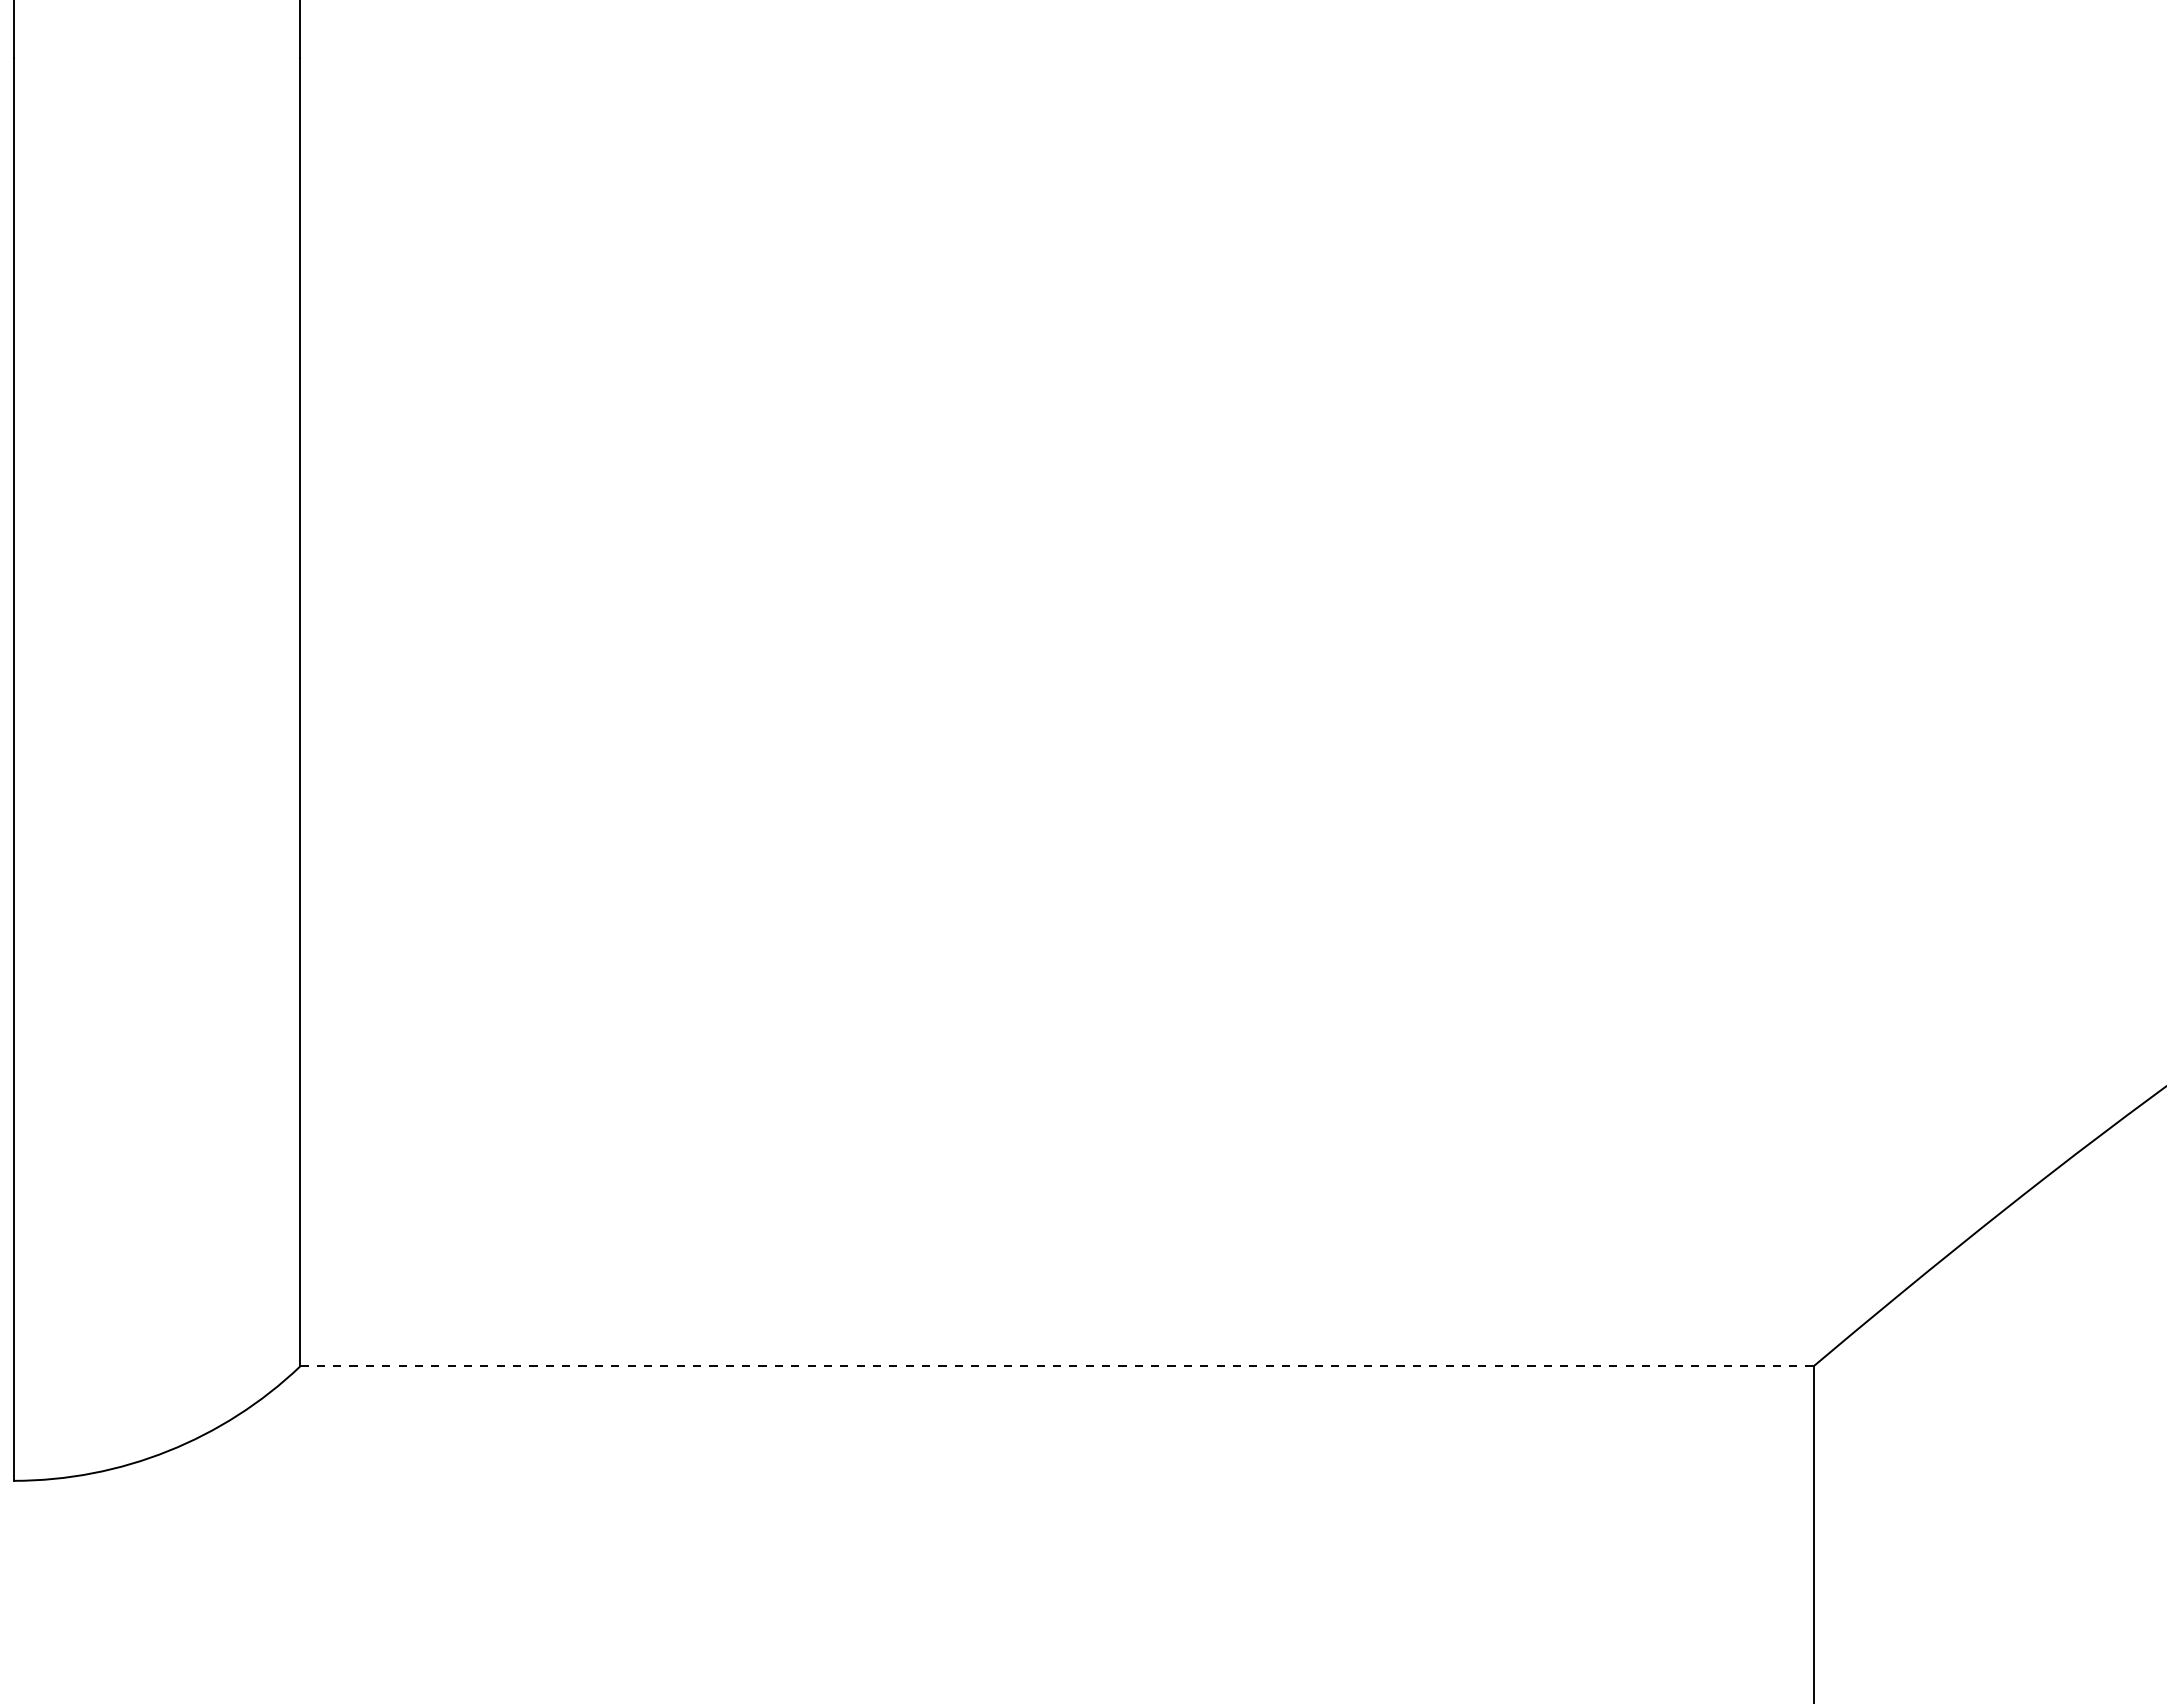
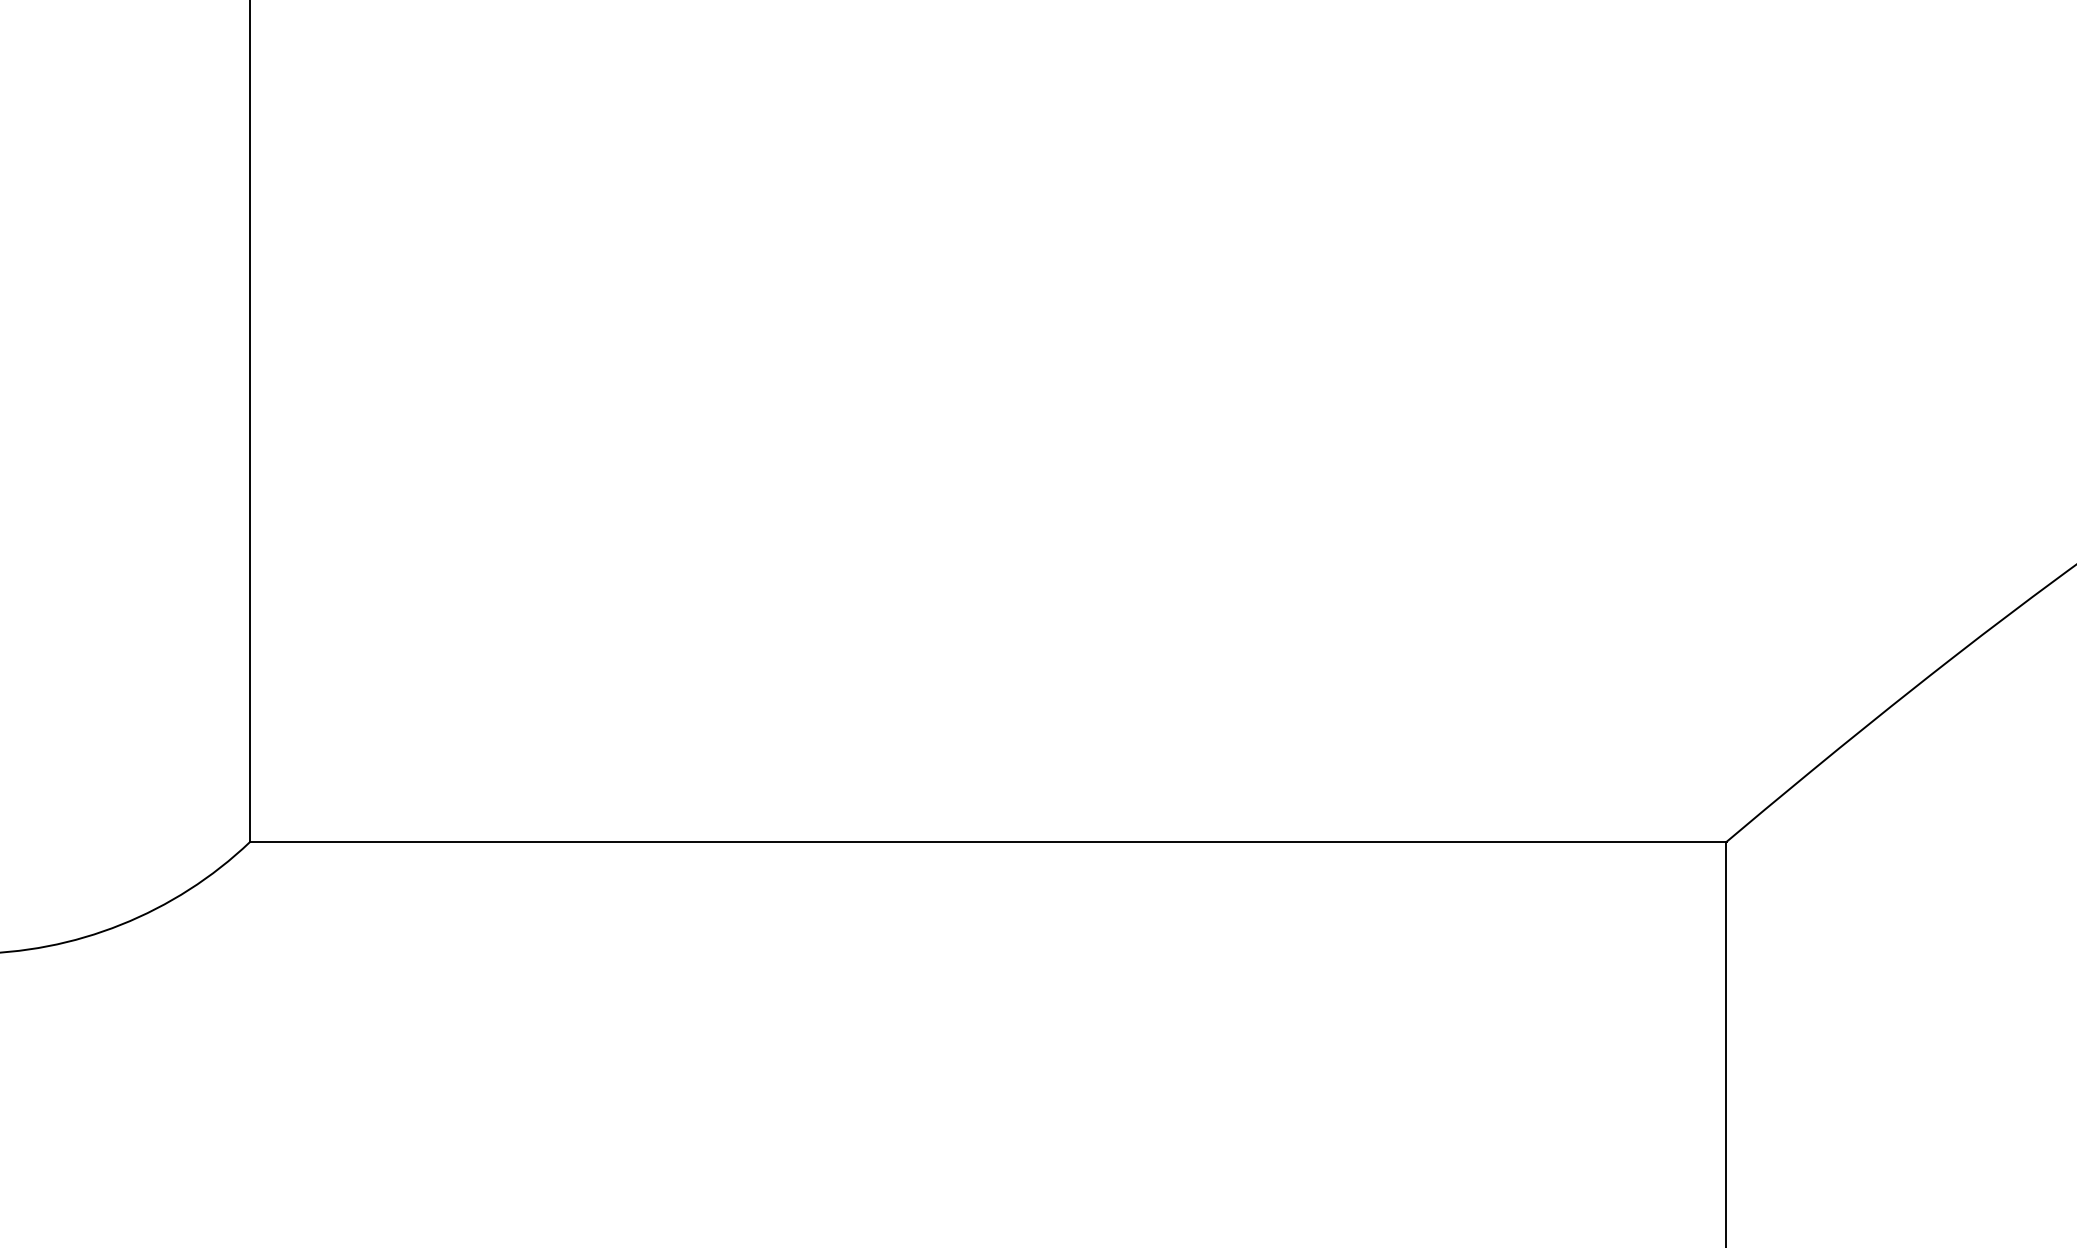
line: (1057, 1366) -> (988, 842), dashed -> solid

